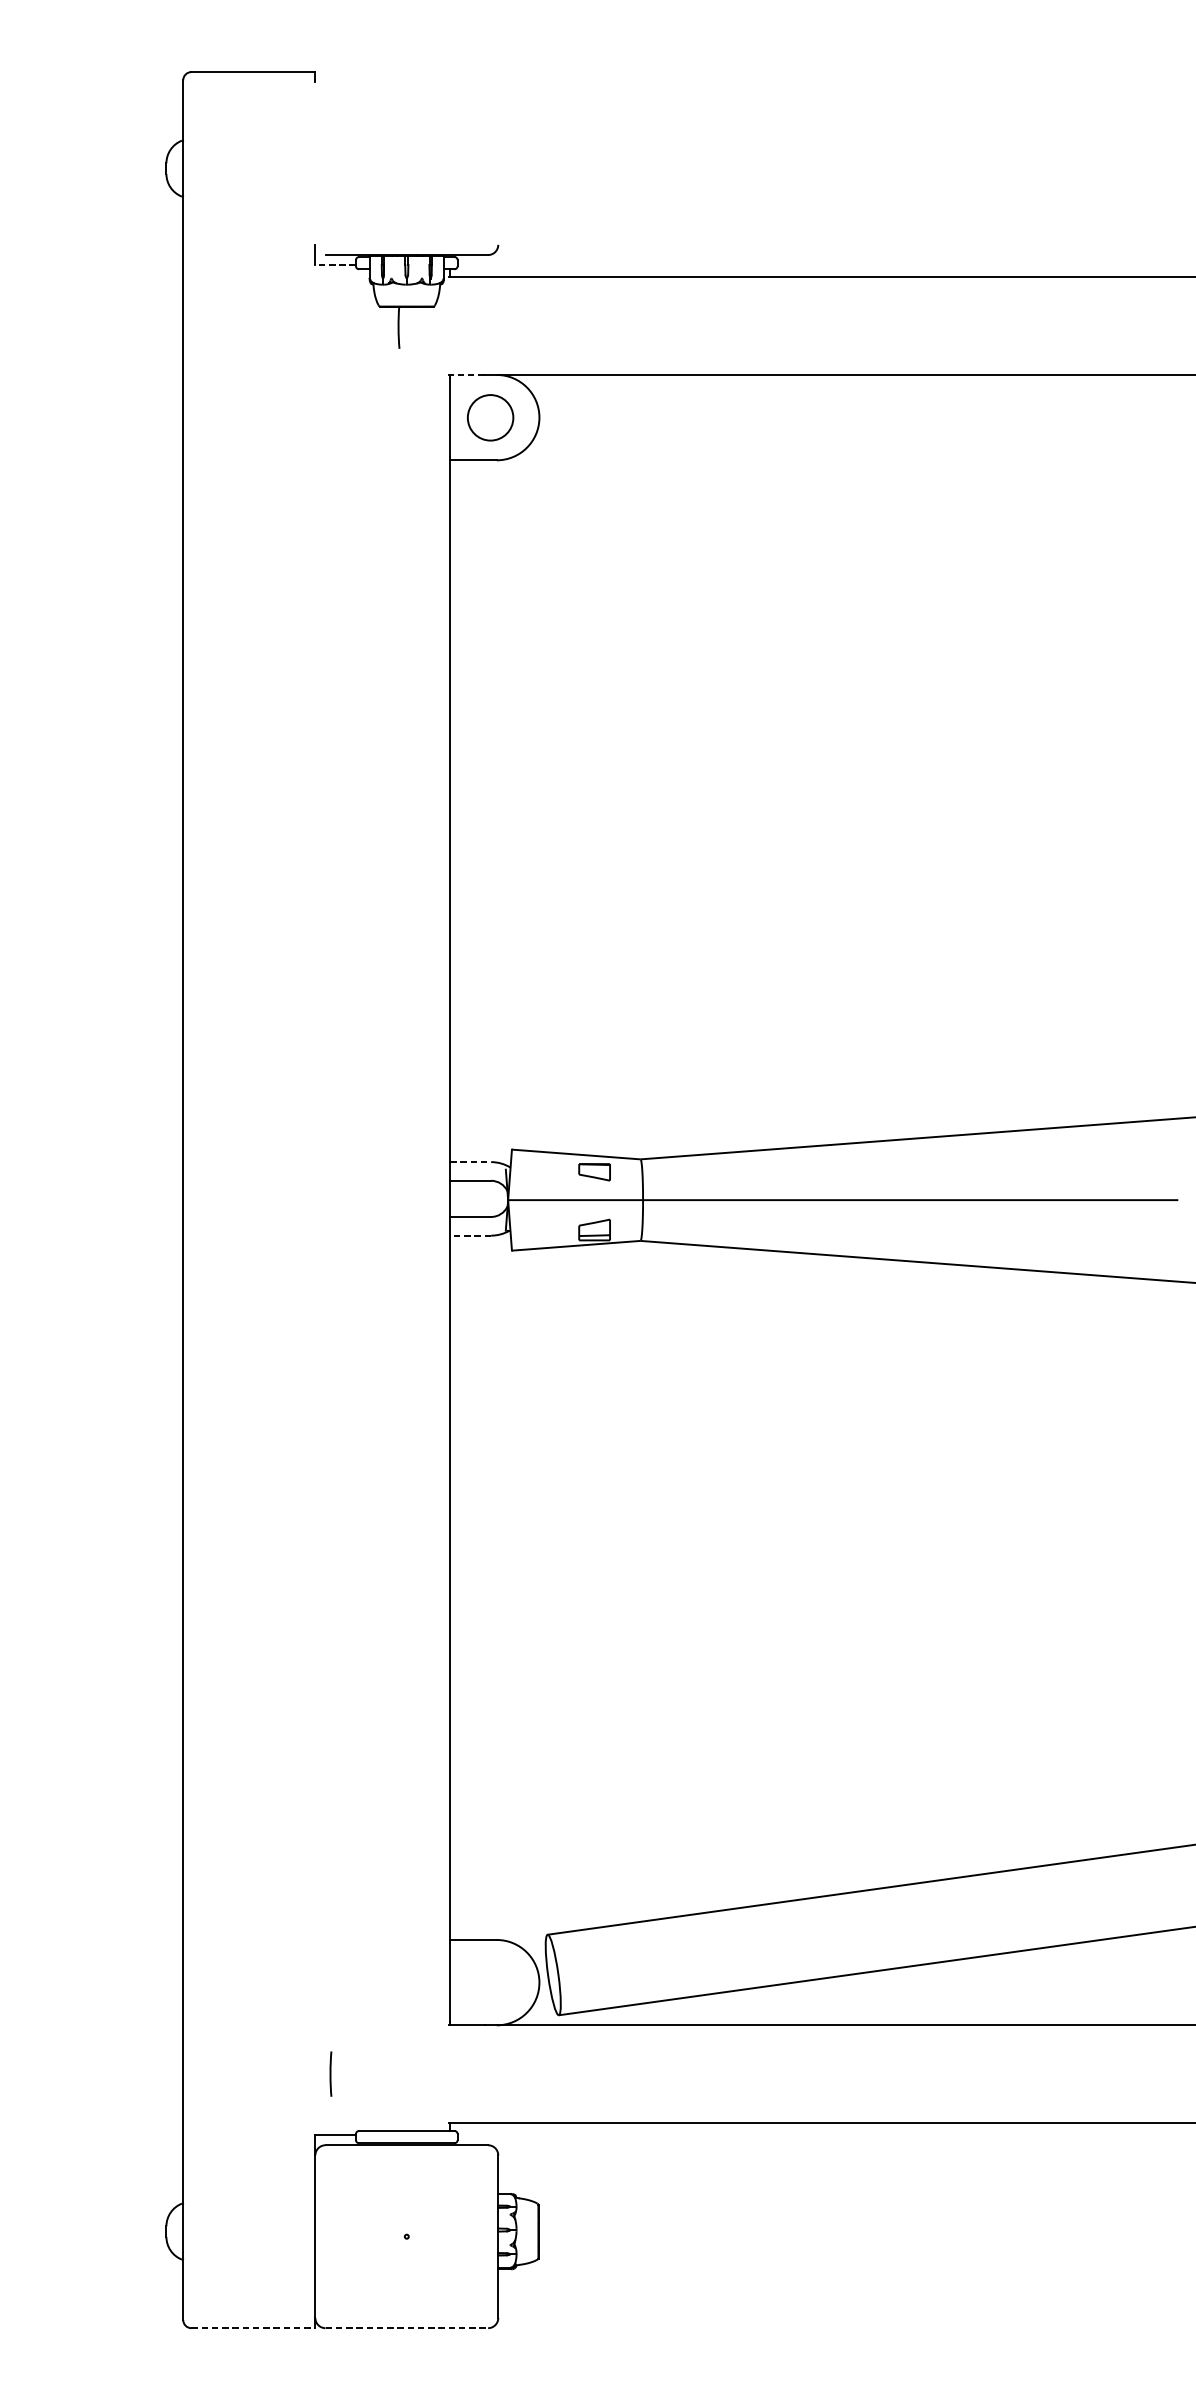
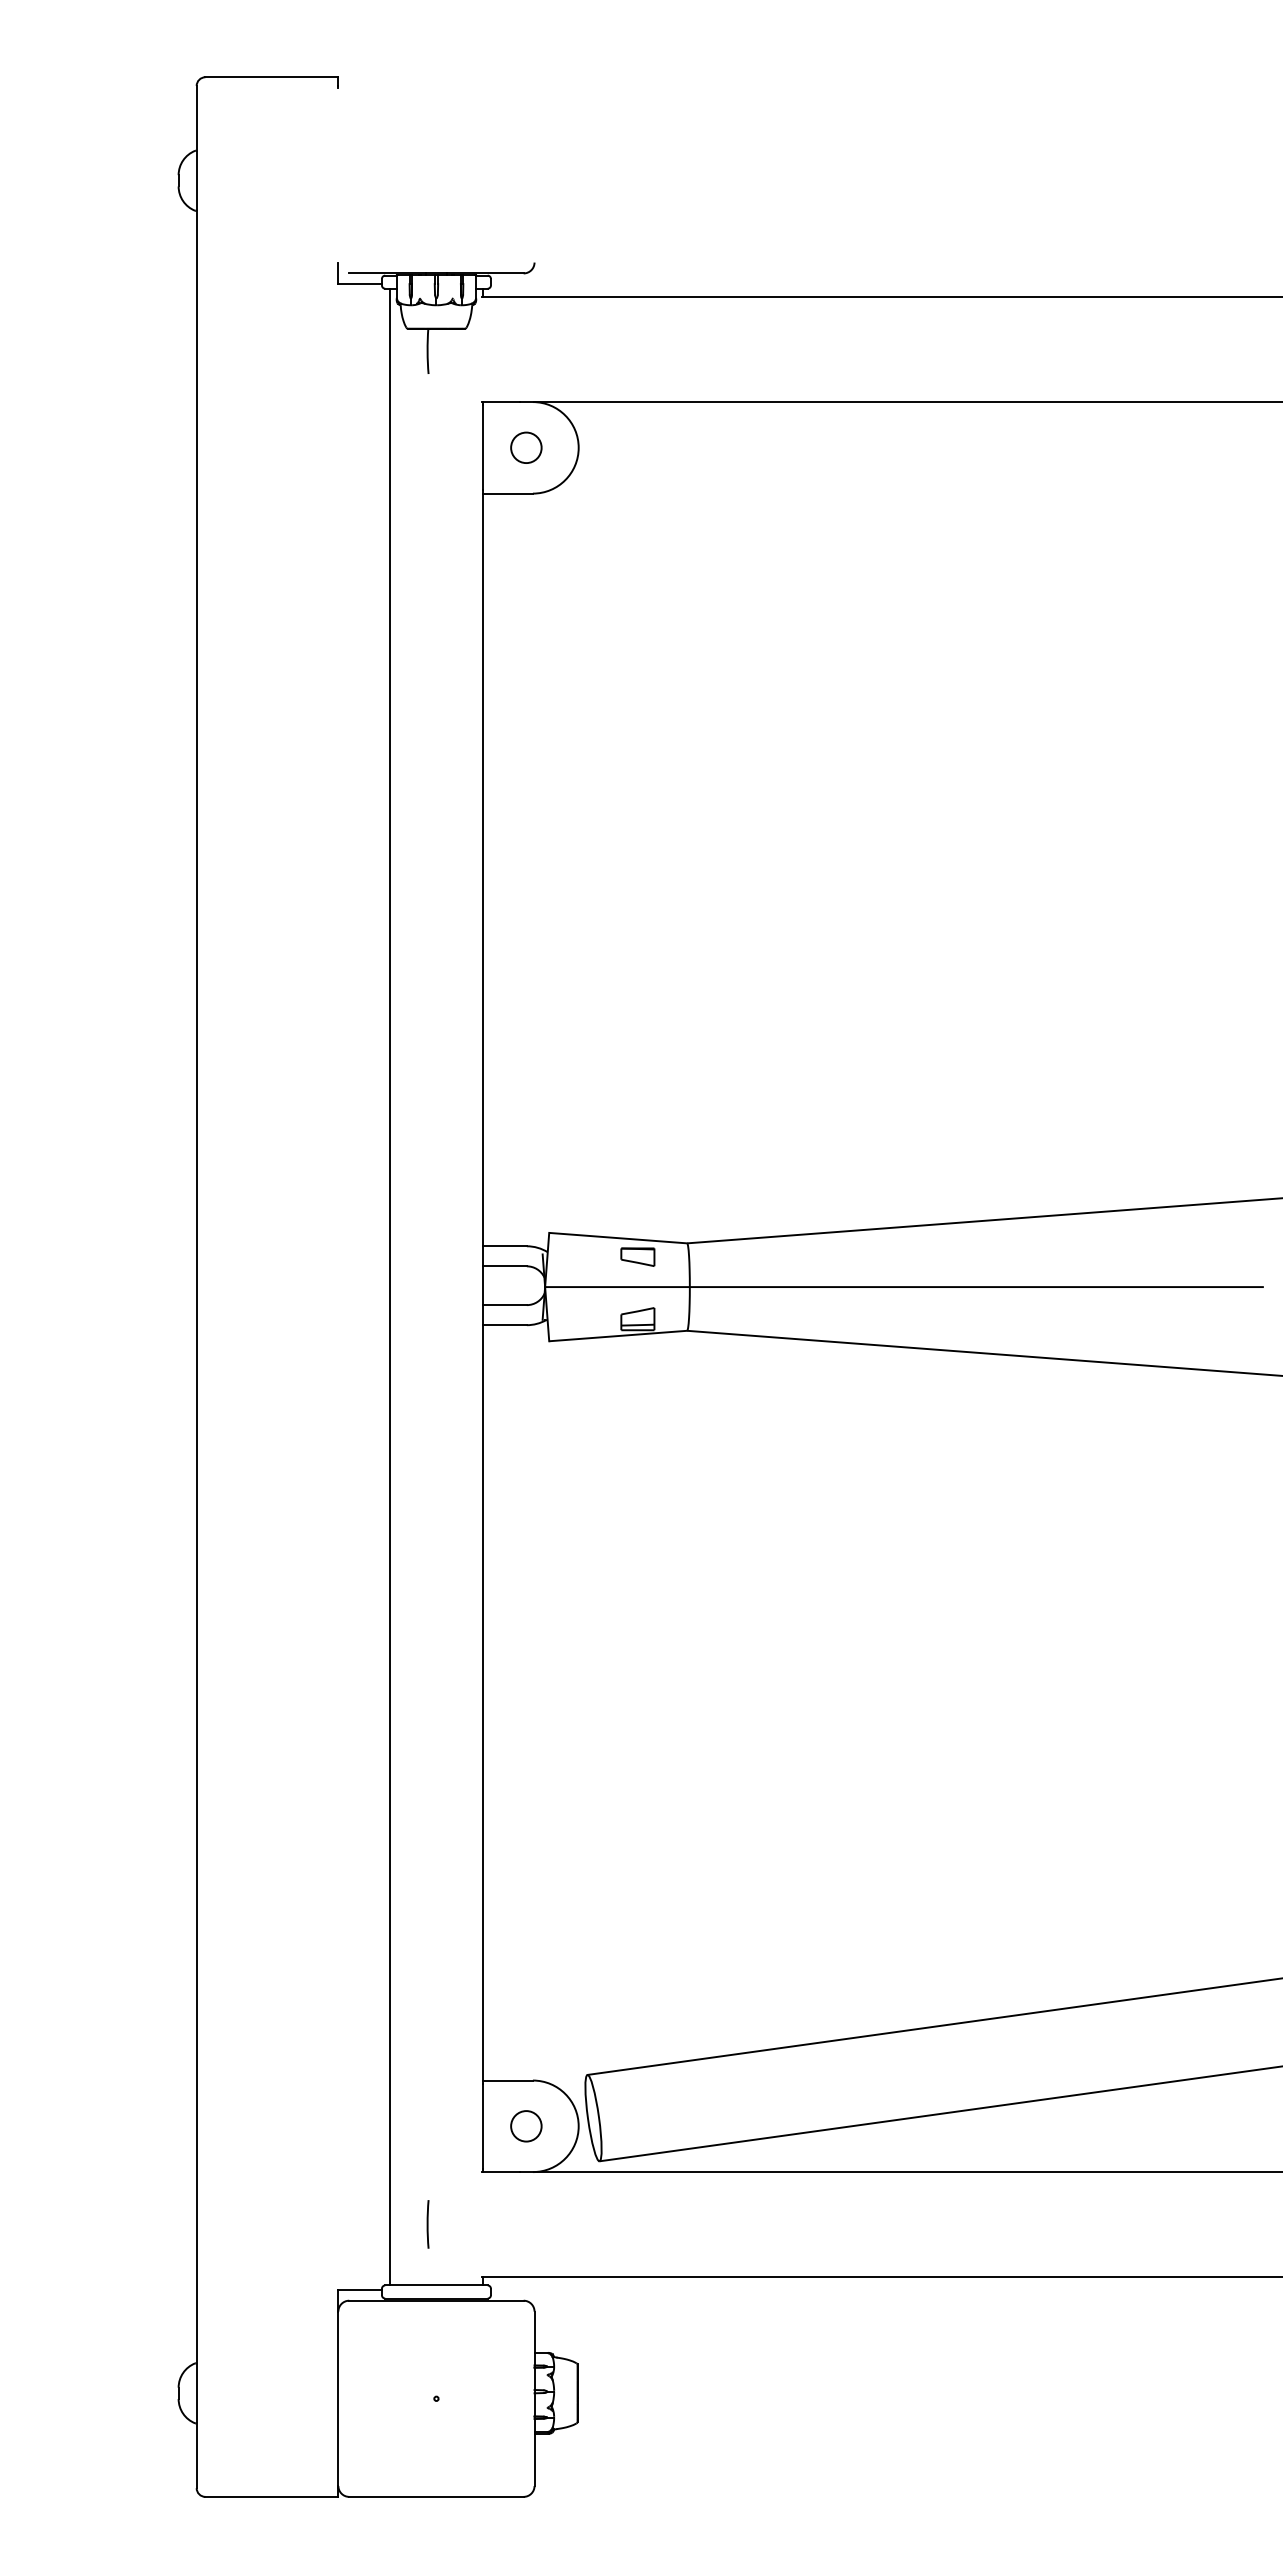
line: (335, 265) -> (360, 284), dashed -> solid
line: (467, 375) -> (501, 402), dashed -> solid
circle: (490, 417) -> (526, 447), size x0.62
line: (471, 1162) -> (505, 1246), dashed -> solid
line: (363, 1199) -> (390, 1286), added
line: (470, 1235) -> (504, 1325), dashed -> solid
circle: (490, 1982) -> (526, 2126), added
line: (330, 2074) -> (427, 2224), moved
line: (253, 2327) -> (272, 2496), dashed -> solid
line: (406, 2327) -> (436, 2496), dashed -> solid

